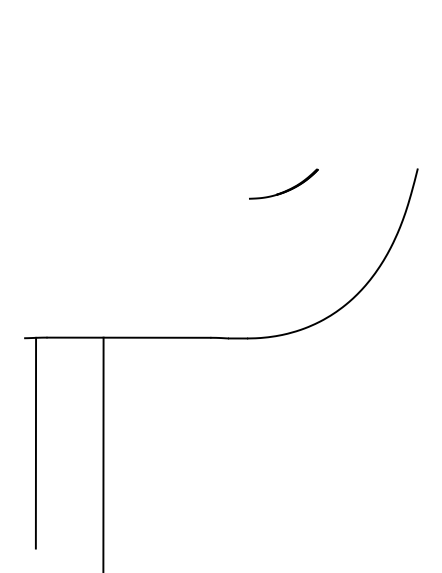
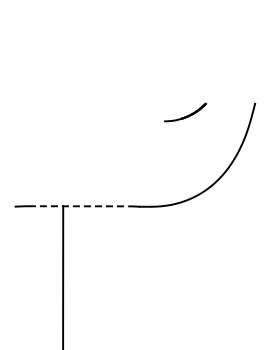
part: (283, 184) -> (185, 112), moved
line: (128, 338) -> (78, 206), solid -> dashed
line: (35, 442) -> (21, 270), removed

